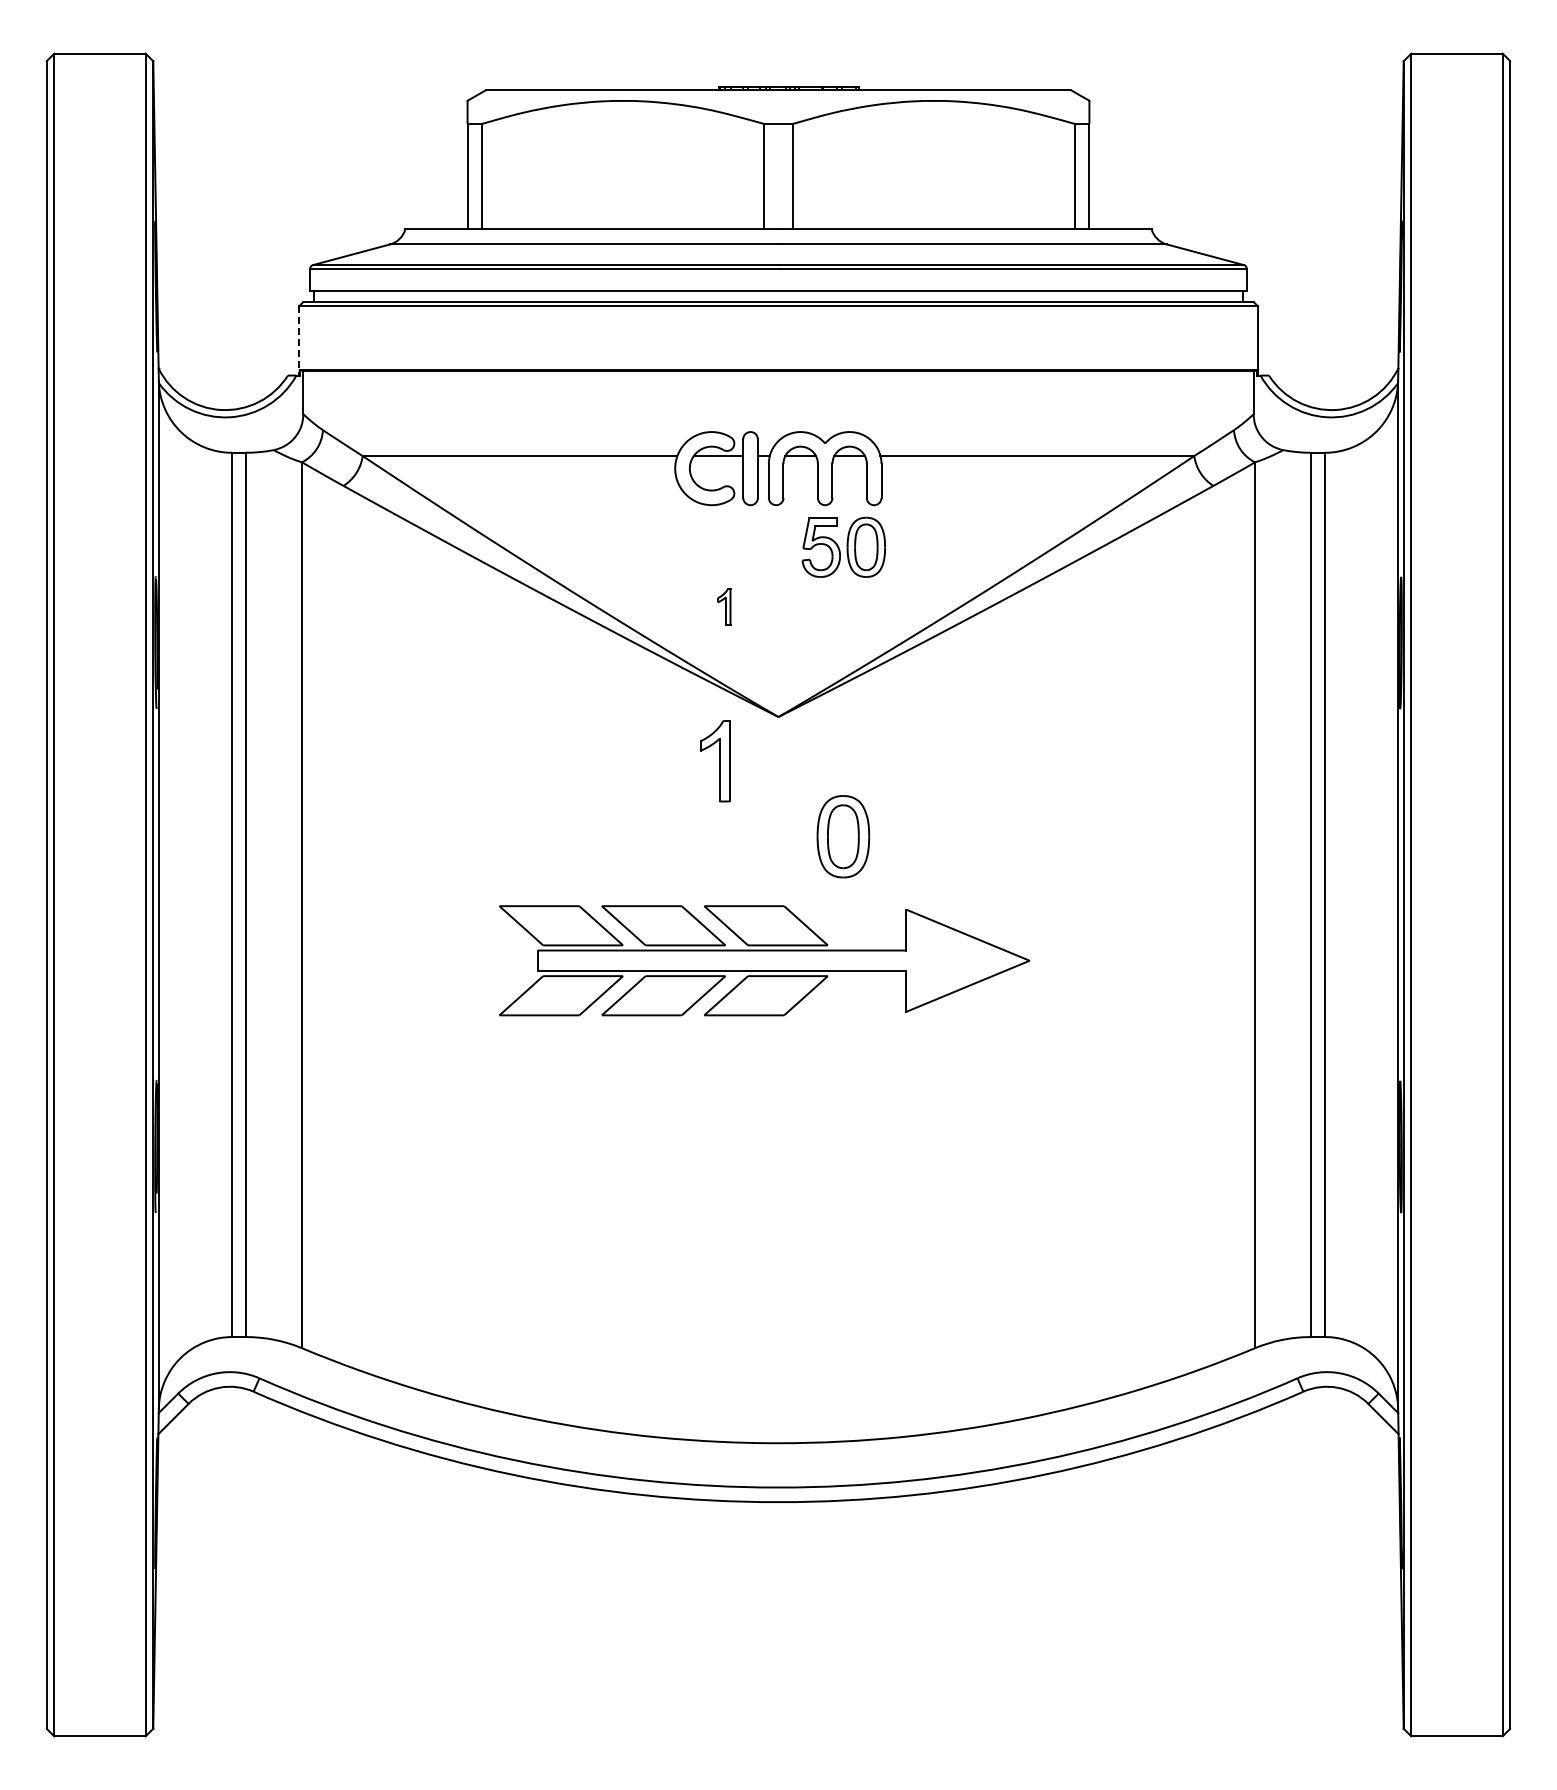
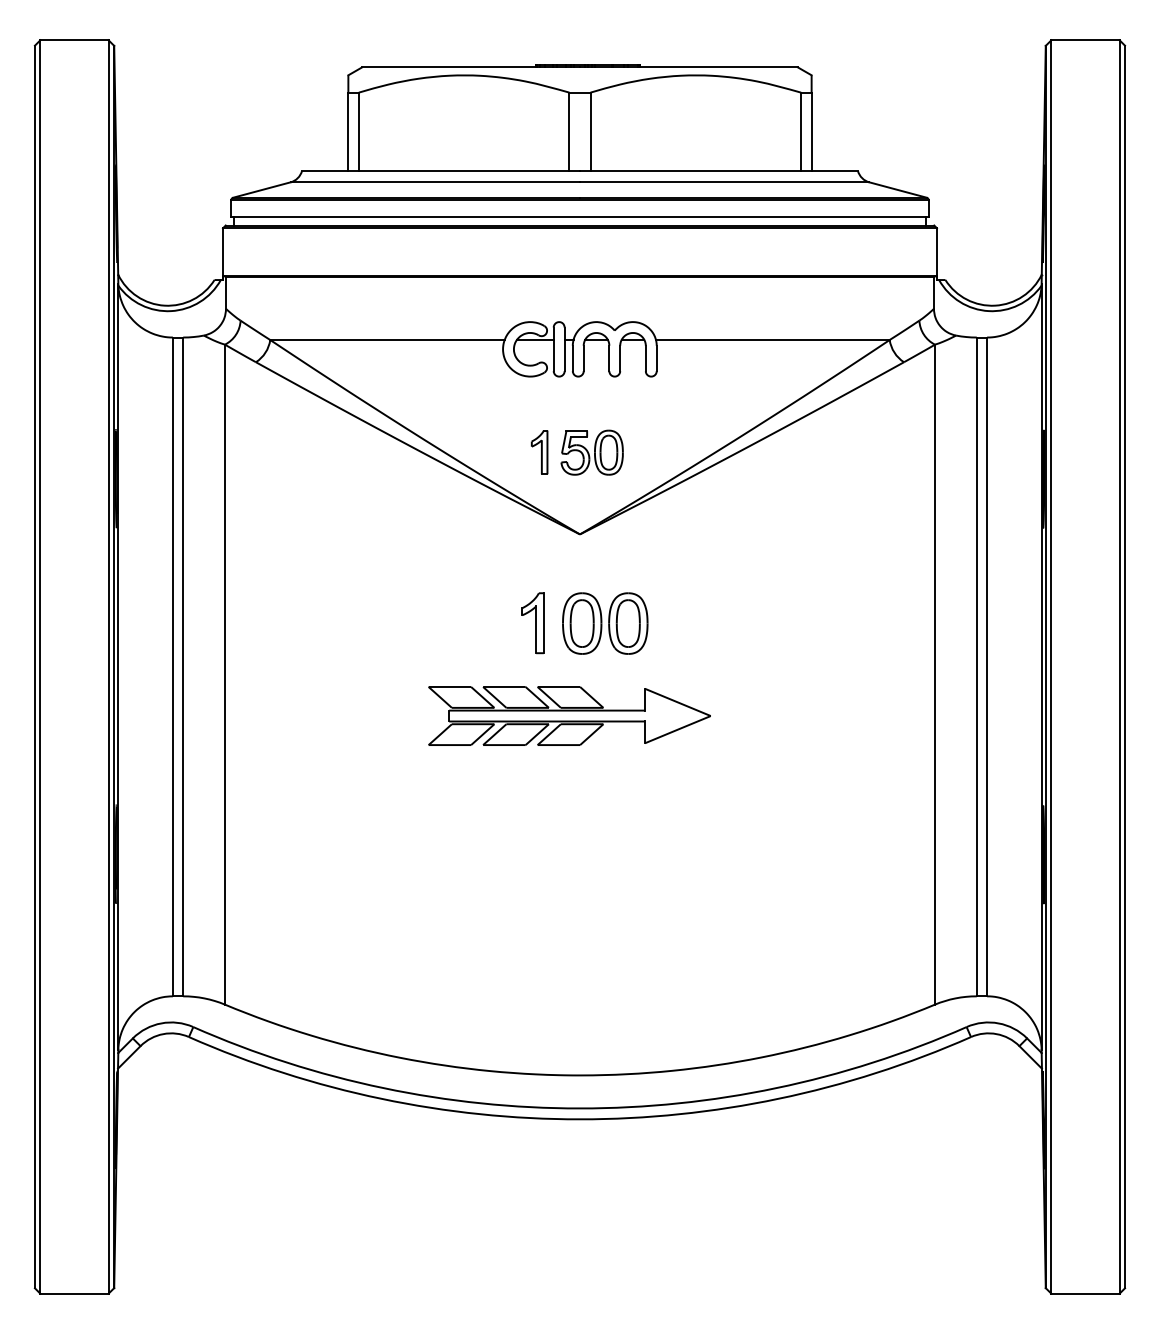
line: (299, 340) -> (223, 253), dashed -> solid
part: (843, 546) -> (591, 452), moved
part: (723, 606) -> (539, 452), size x1.67
part: (715, 761) -> (533, 623), moved
part: (781, 836) -> (582, 623), added
part: (764, 960) -> (569, 715), size x0.71

